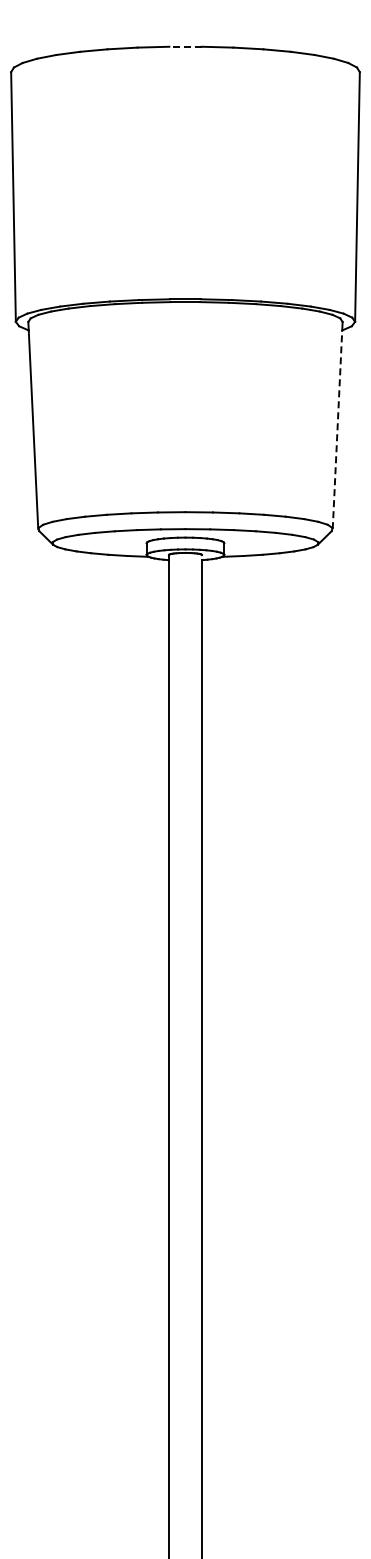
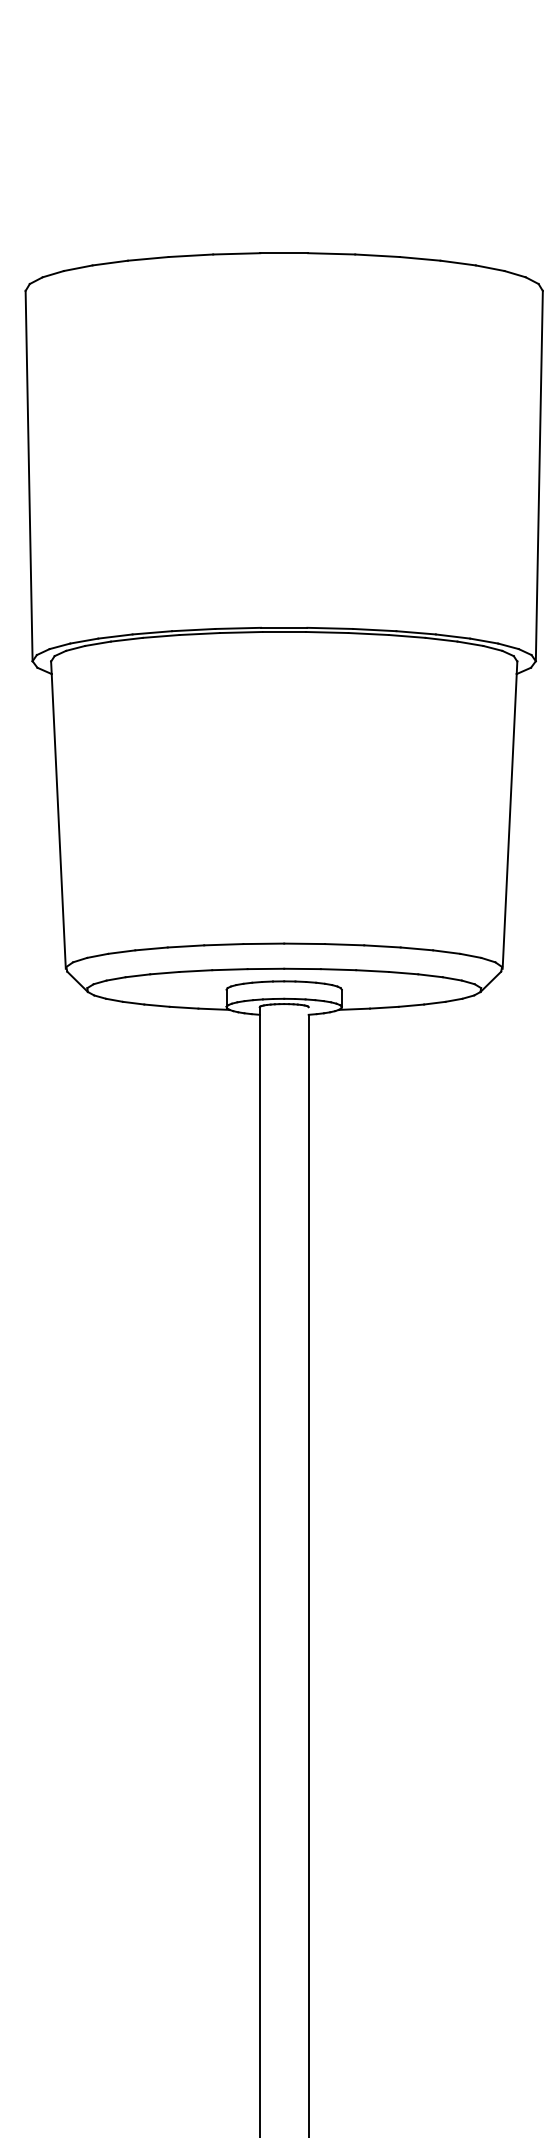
line: (185, 46) -> (284, 252), dashed -> solid
line: (337, 429) -> (509, 820), dashed -> solid

